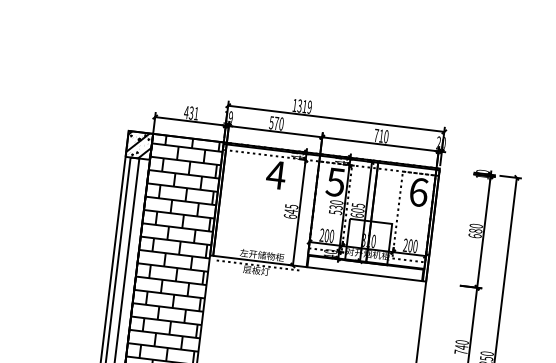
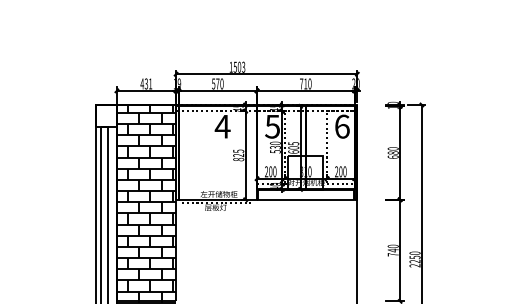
text: (304, 105) -> (239, 66), 1319 -> 1503
hatch: (139, 144) -> (106, 115), removed
text: (290, 214) -> (238, 157), 645 -> 825

